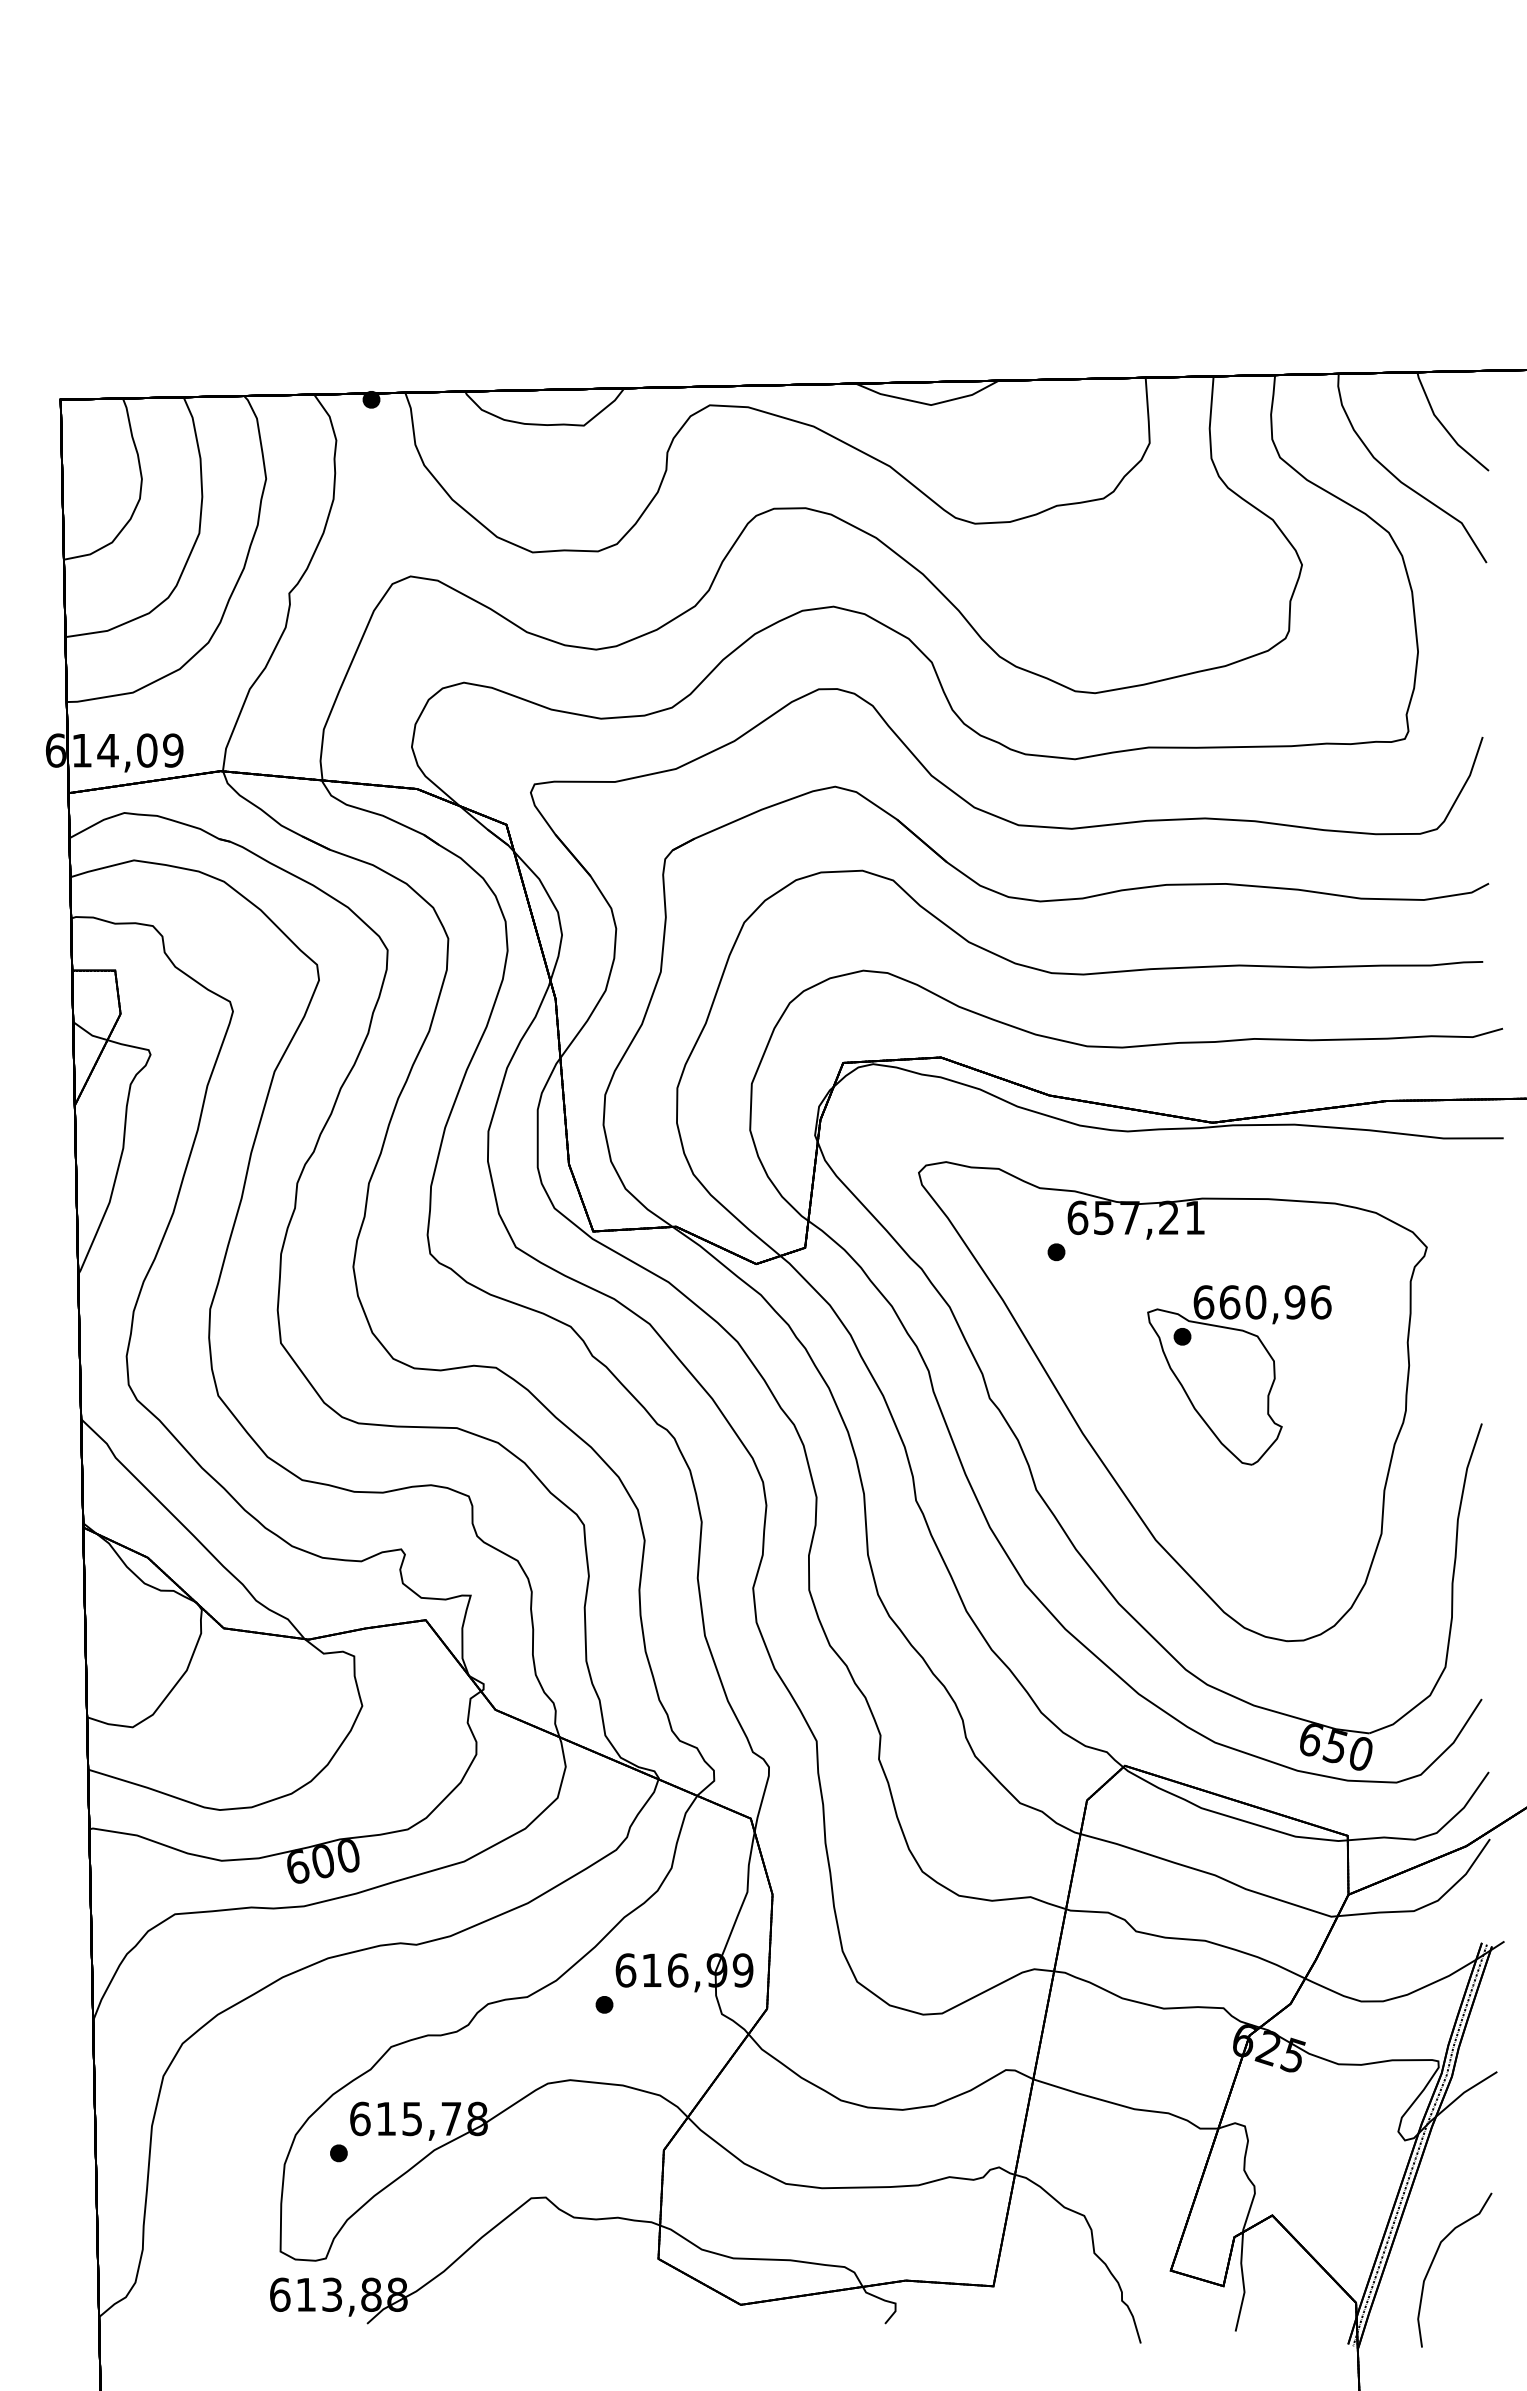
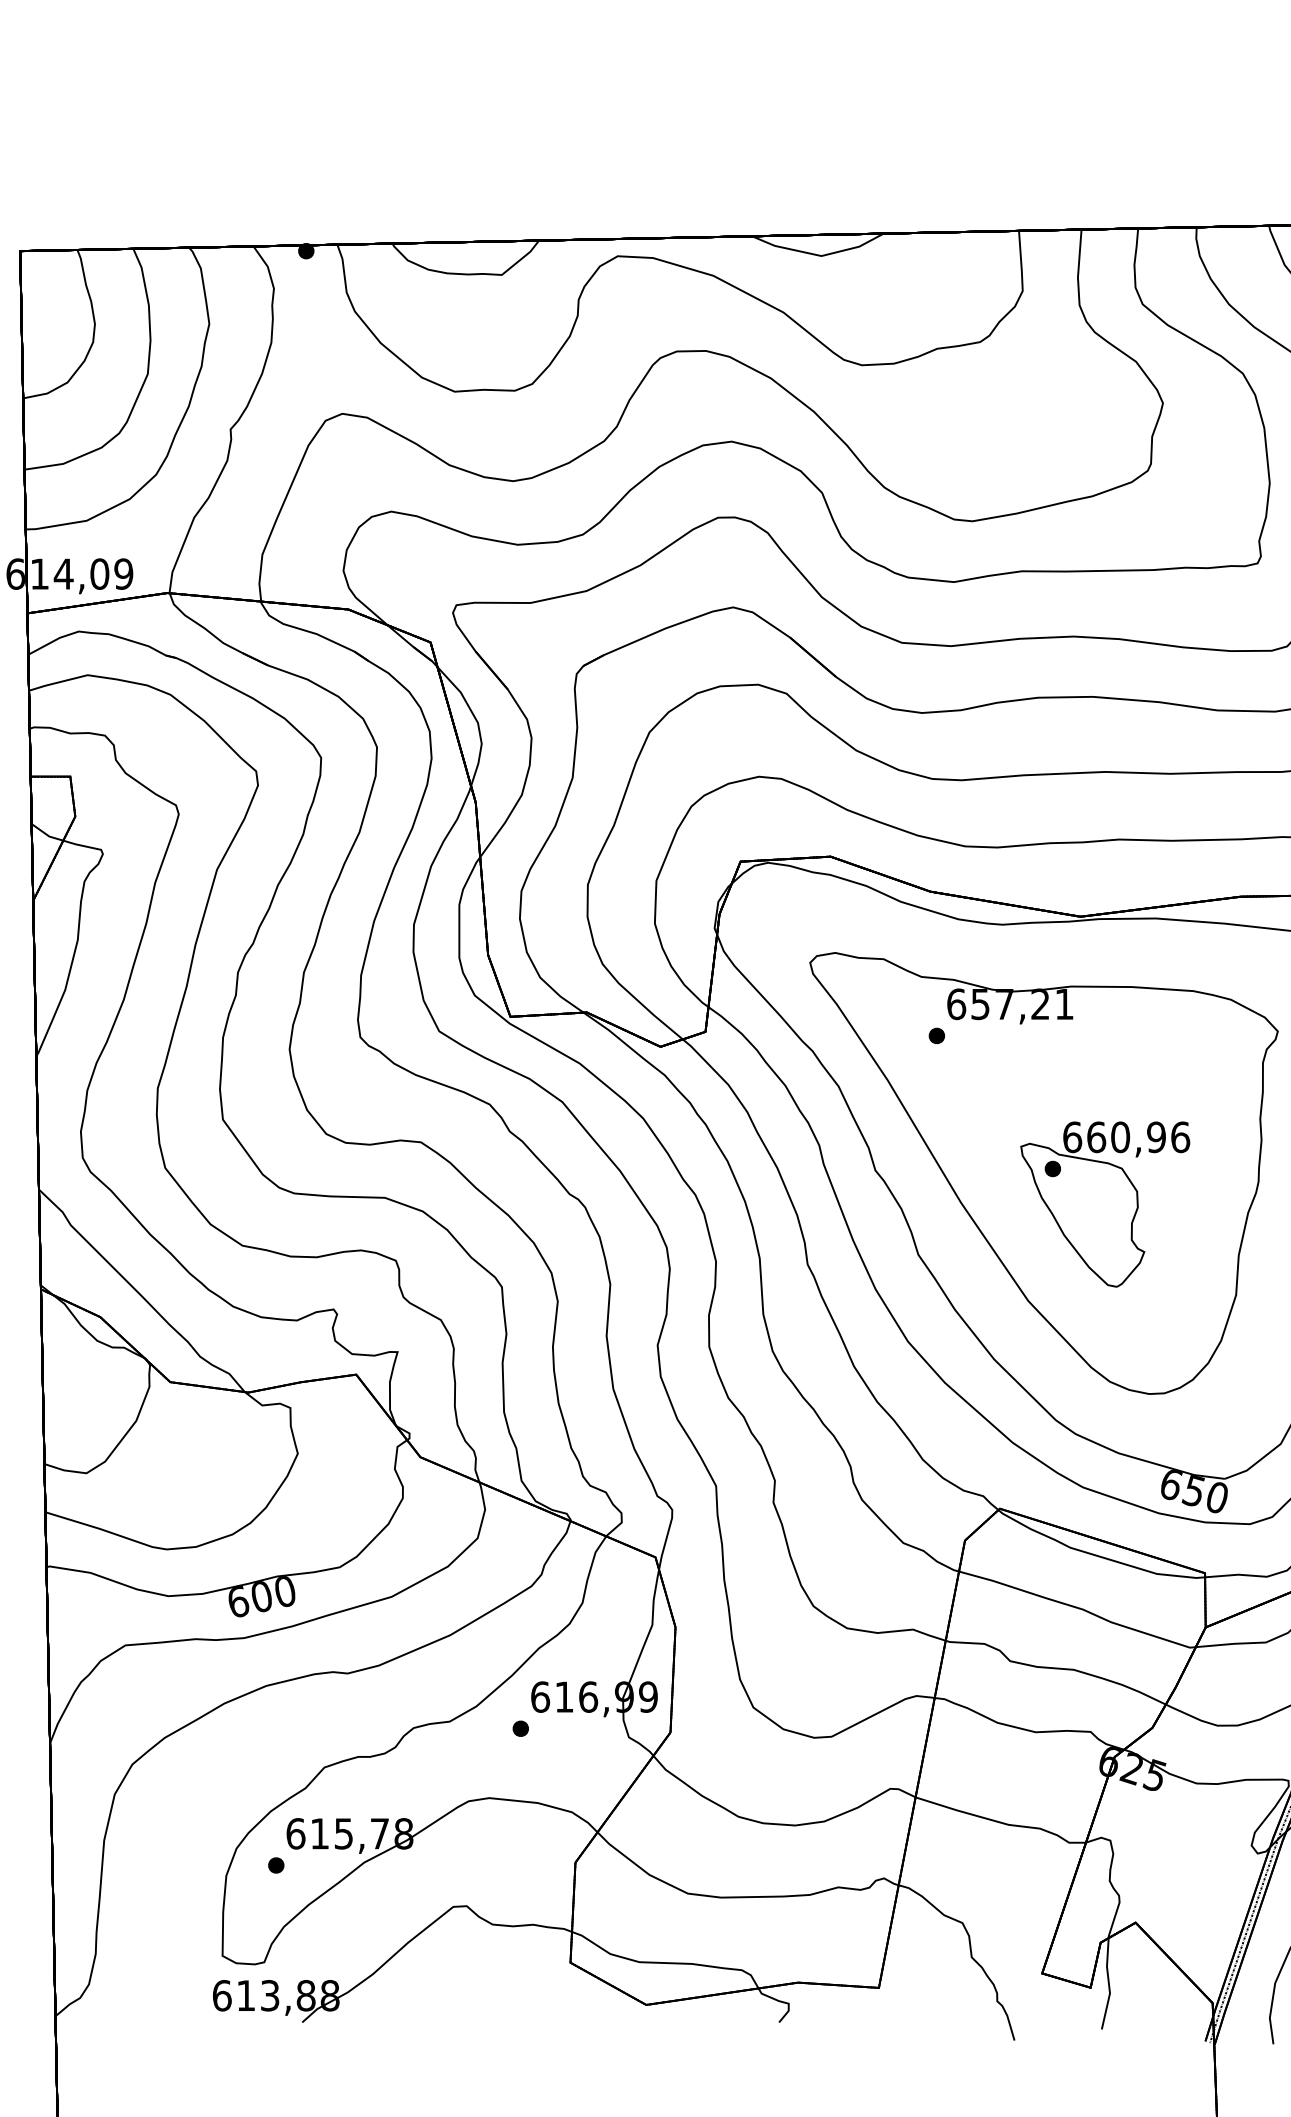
part: (1239, 1375) -> (1105, 1204), moved

